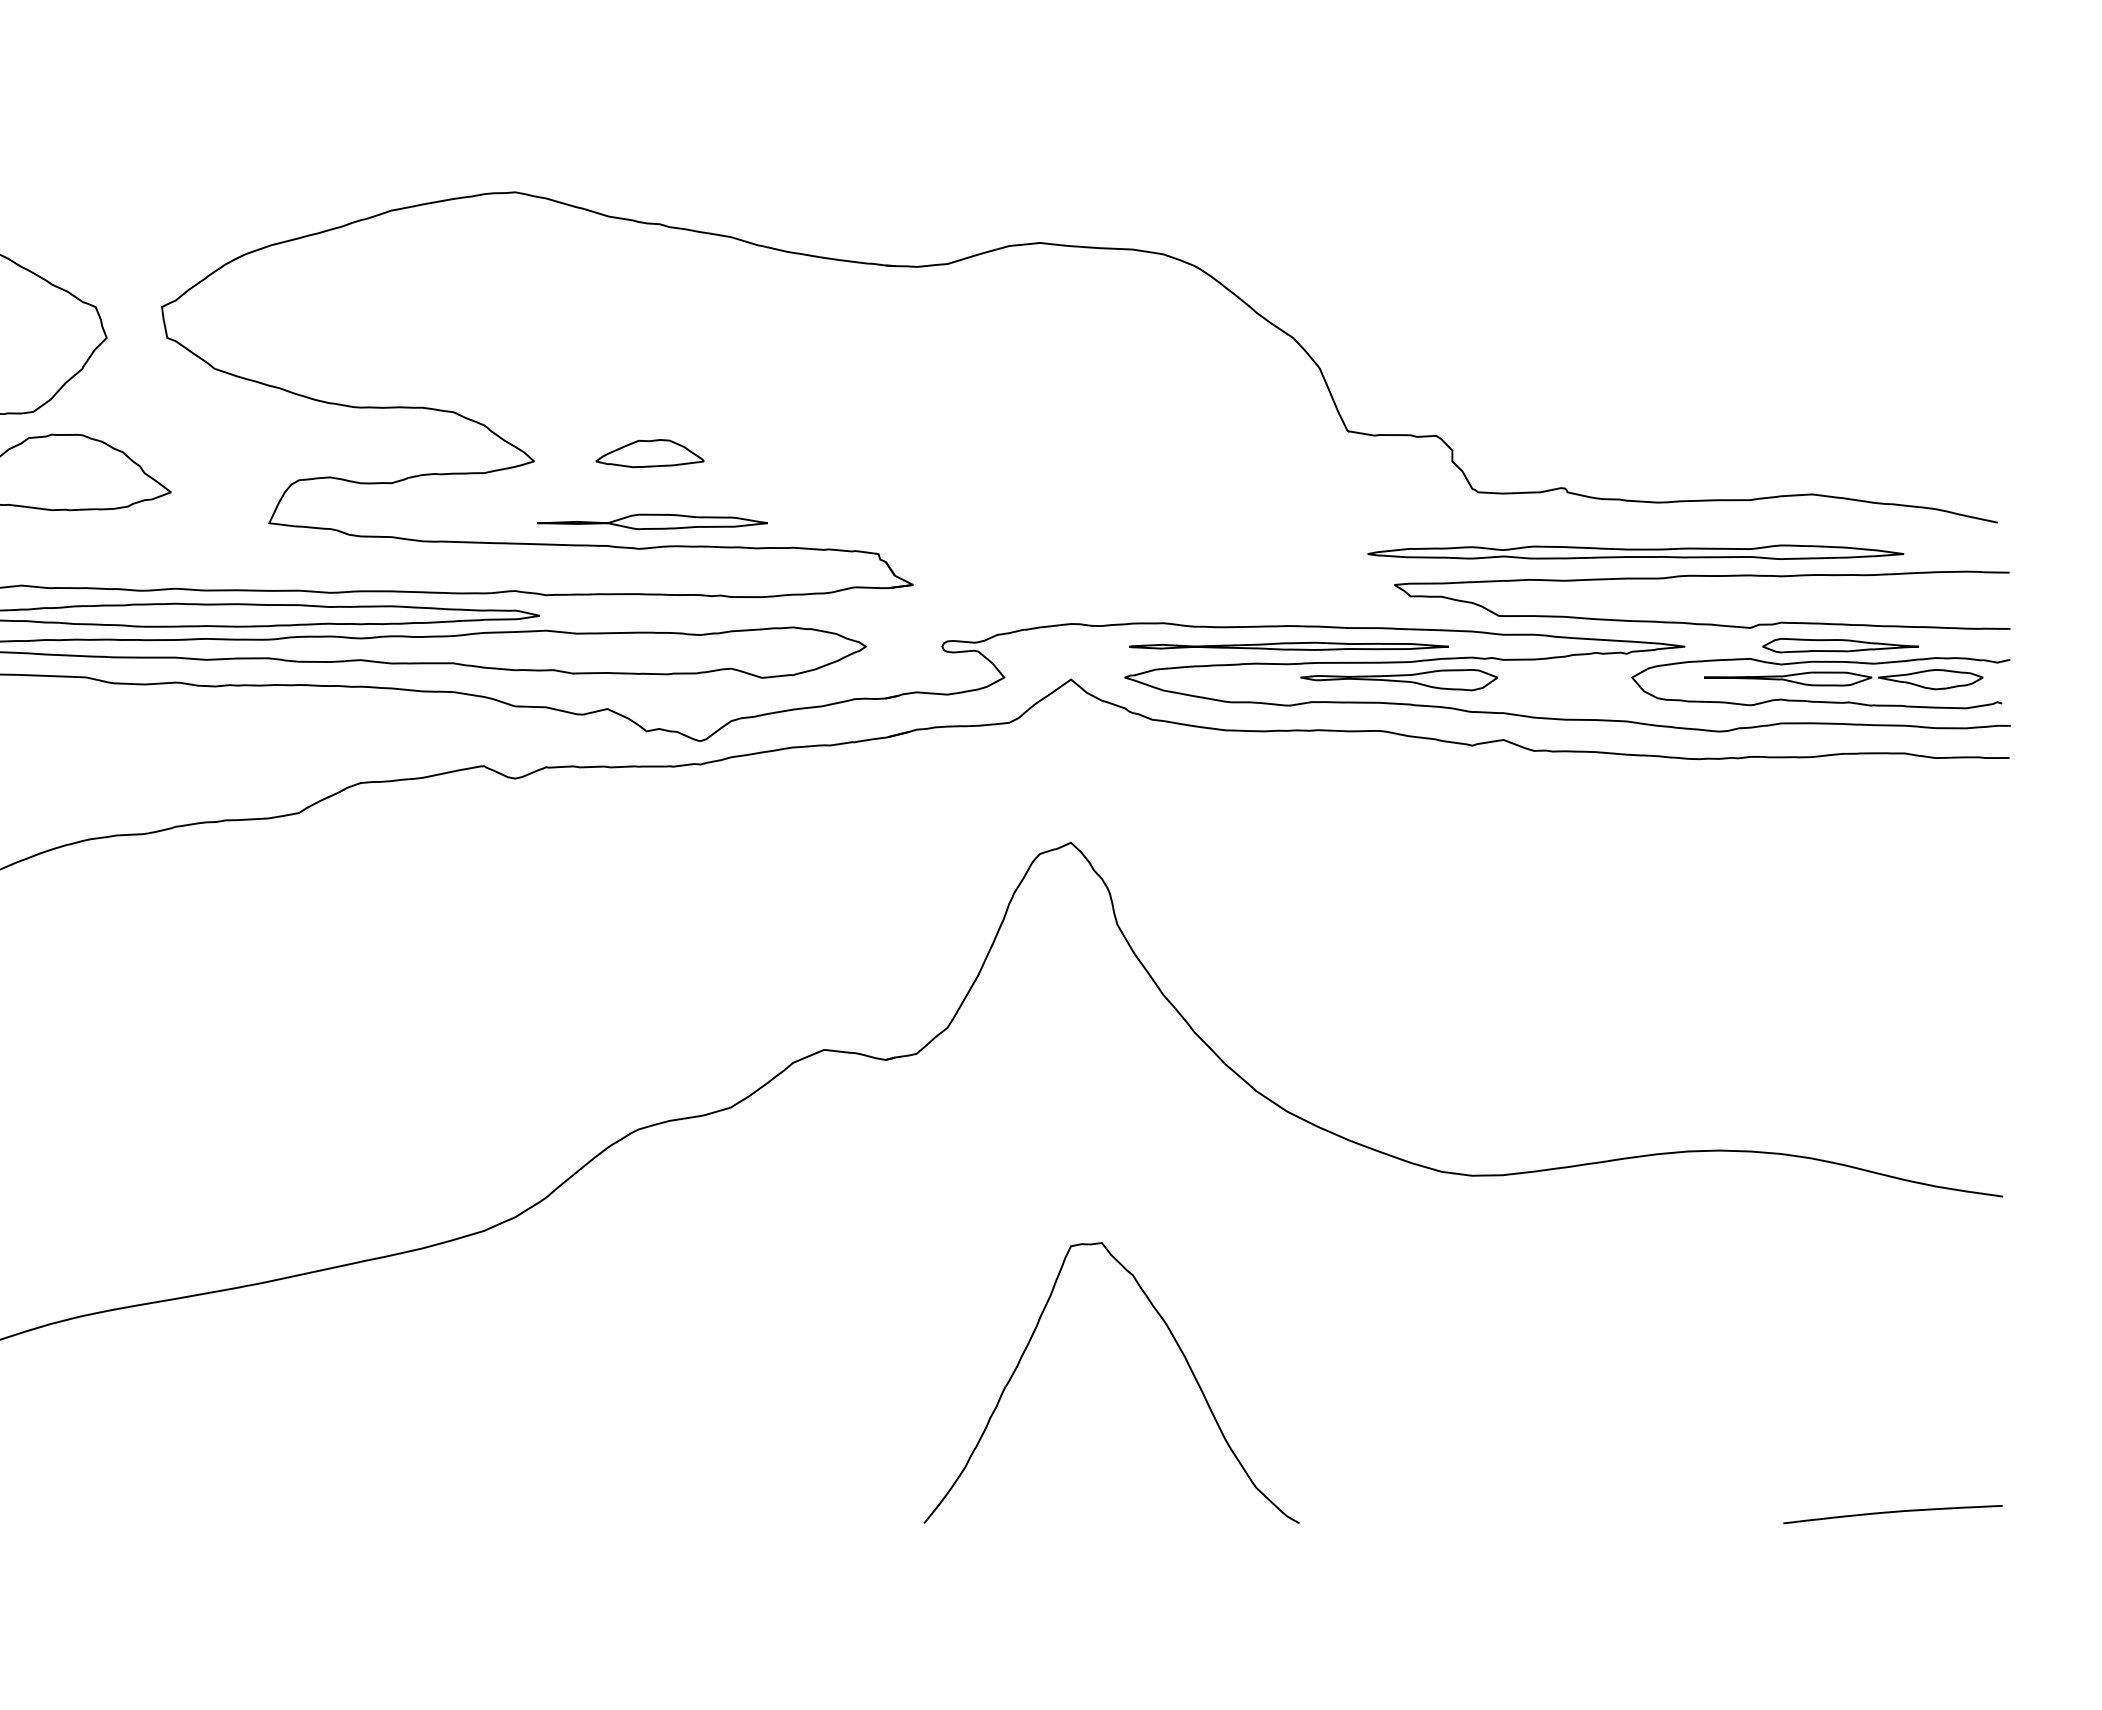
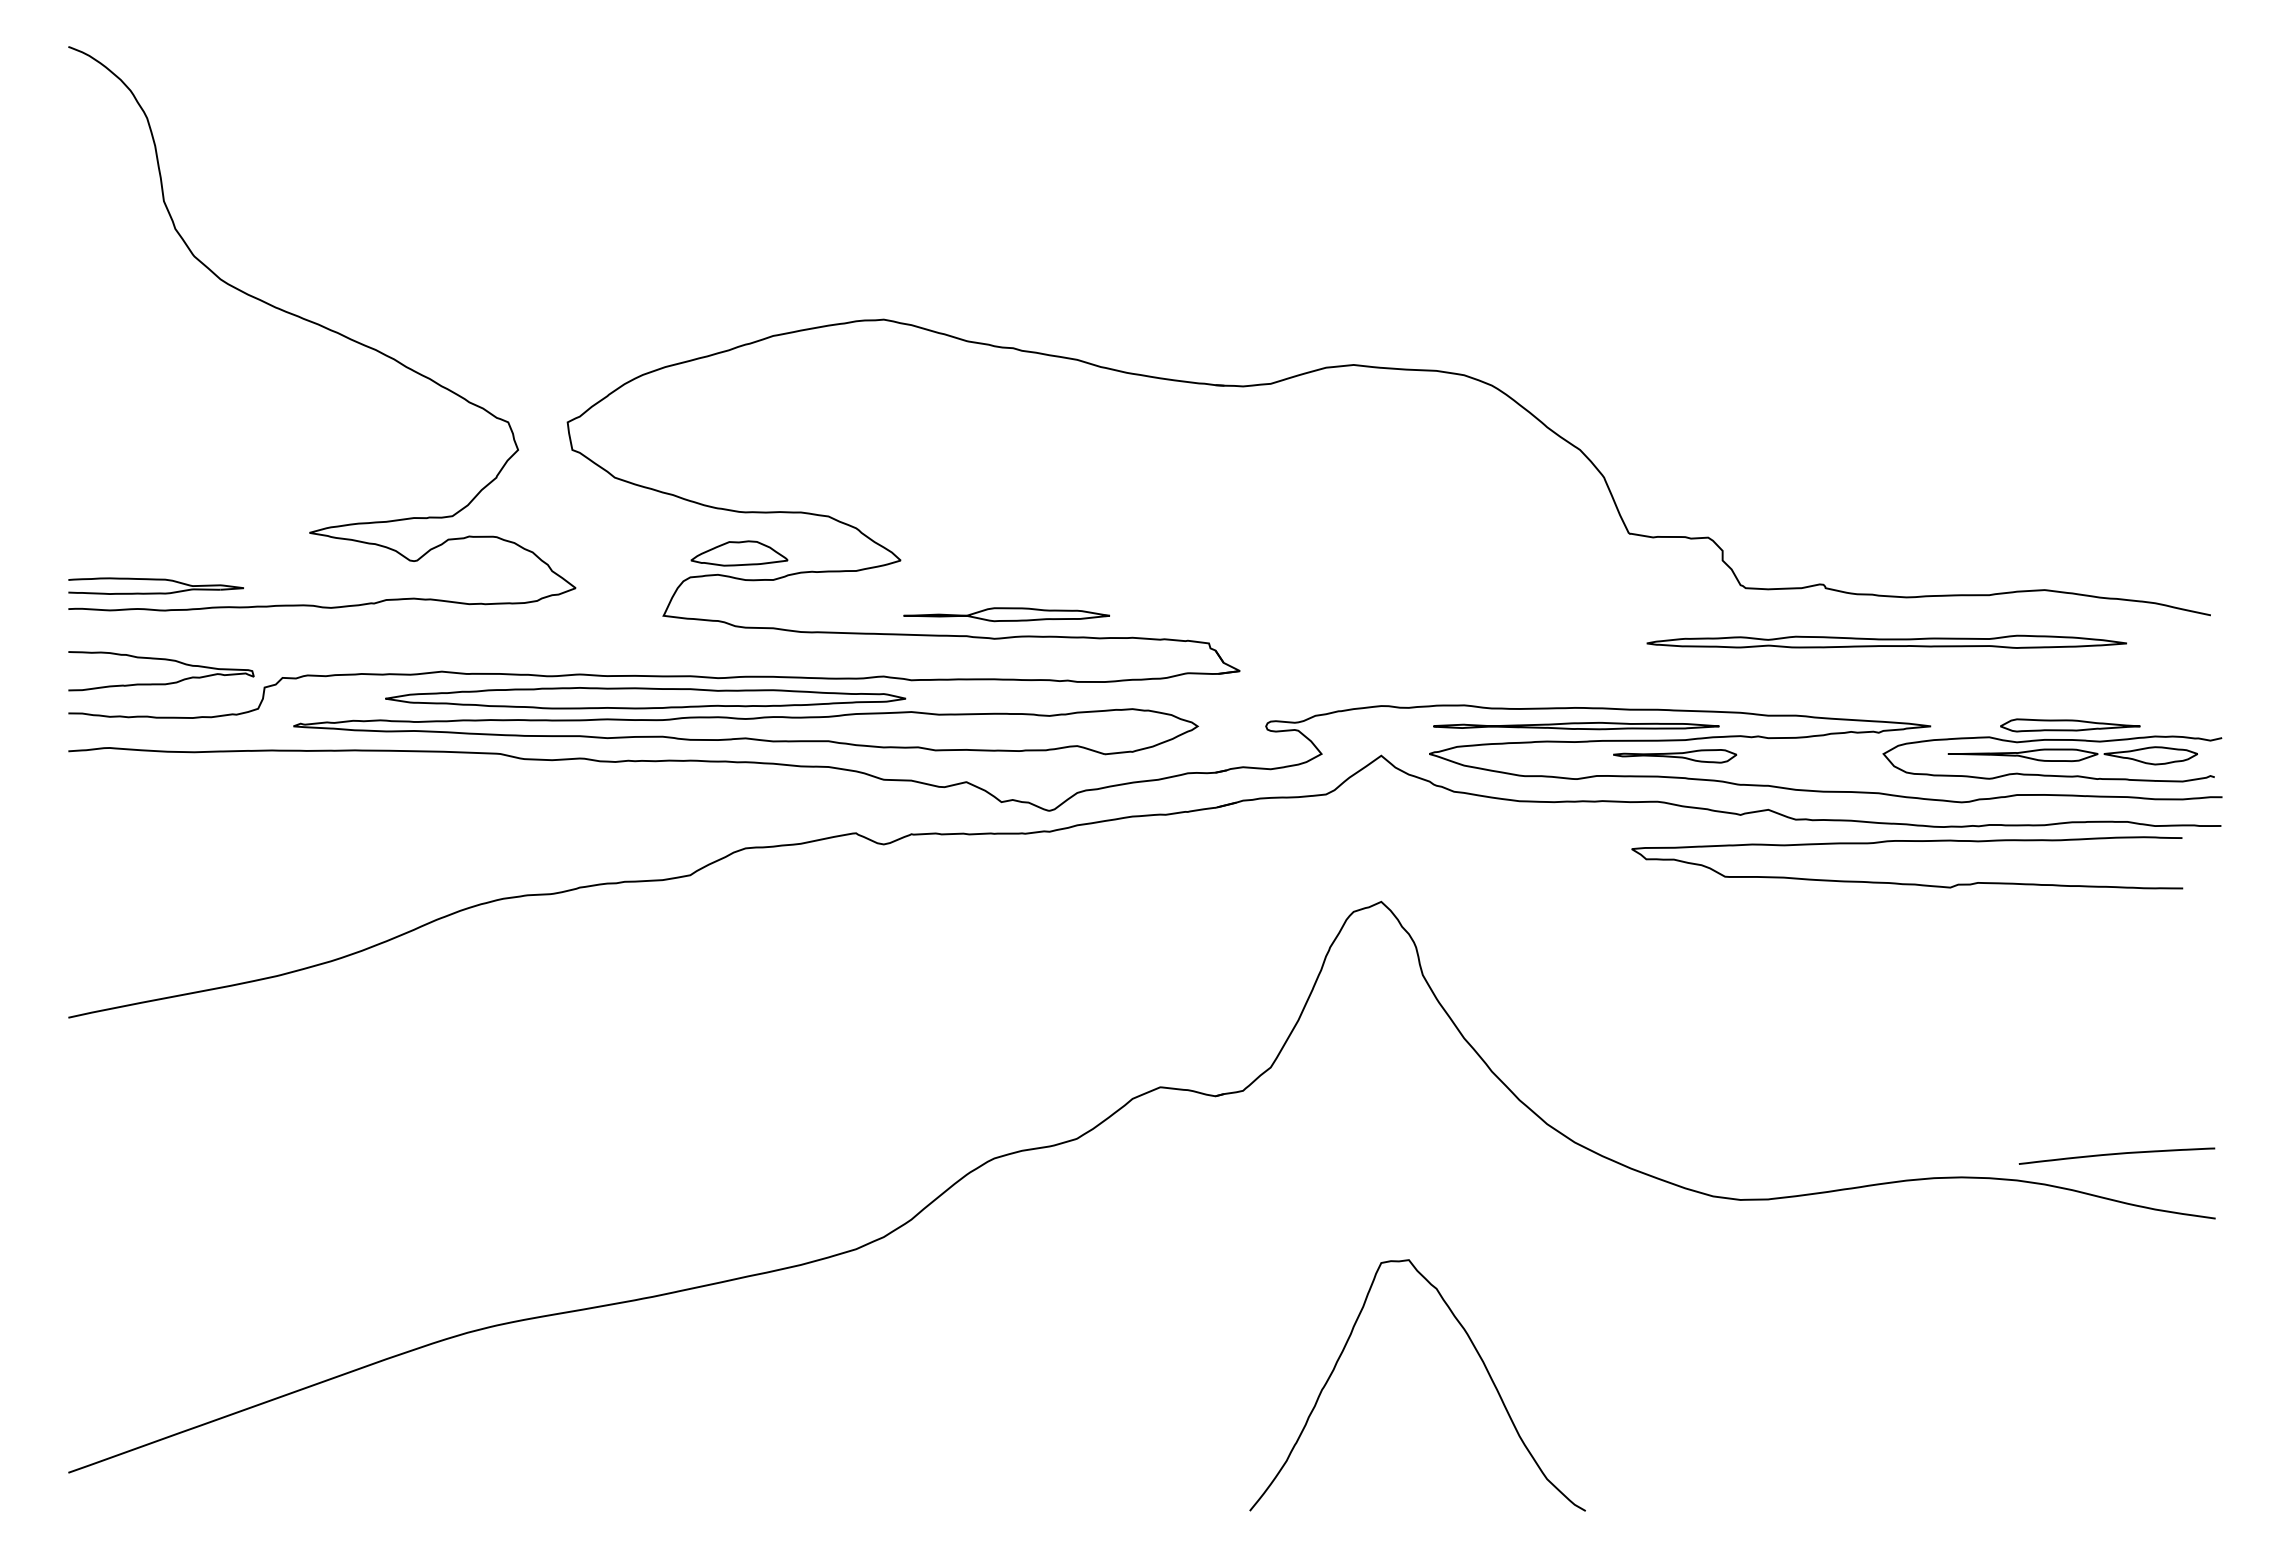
part: (650, 453) -> (739, 553), moved
curve: (1702, 576) -> (1907, 841), moved
part: (1398, 680) -> (1674, 756), size x0.7
curve: (1892, 1512) -> (2116, 1154), moved

